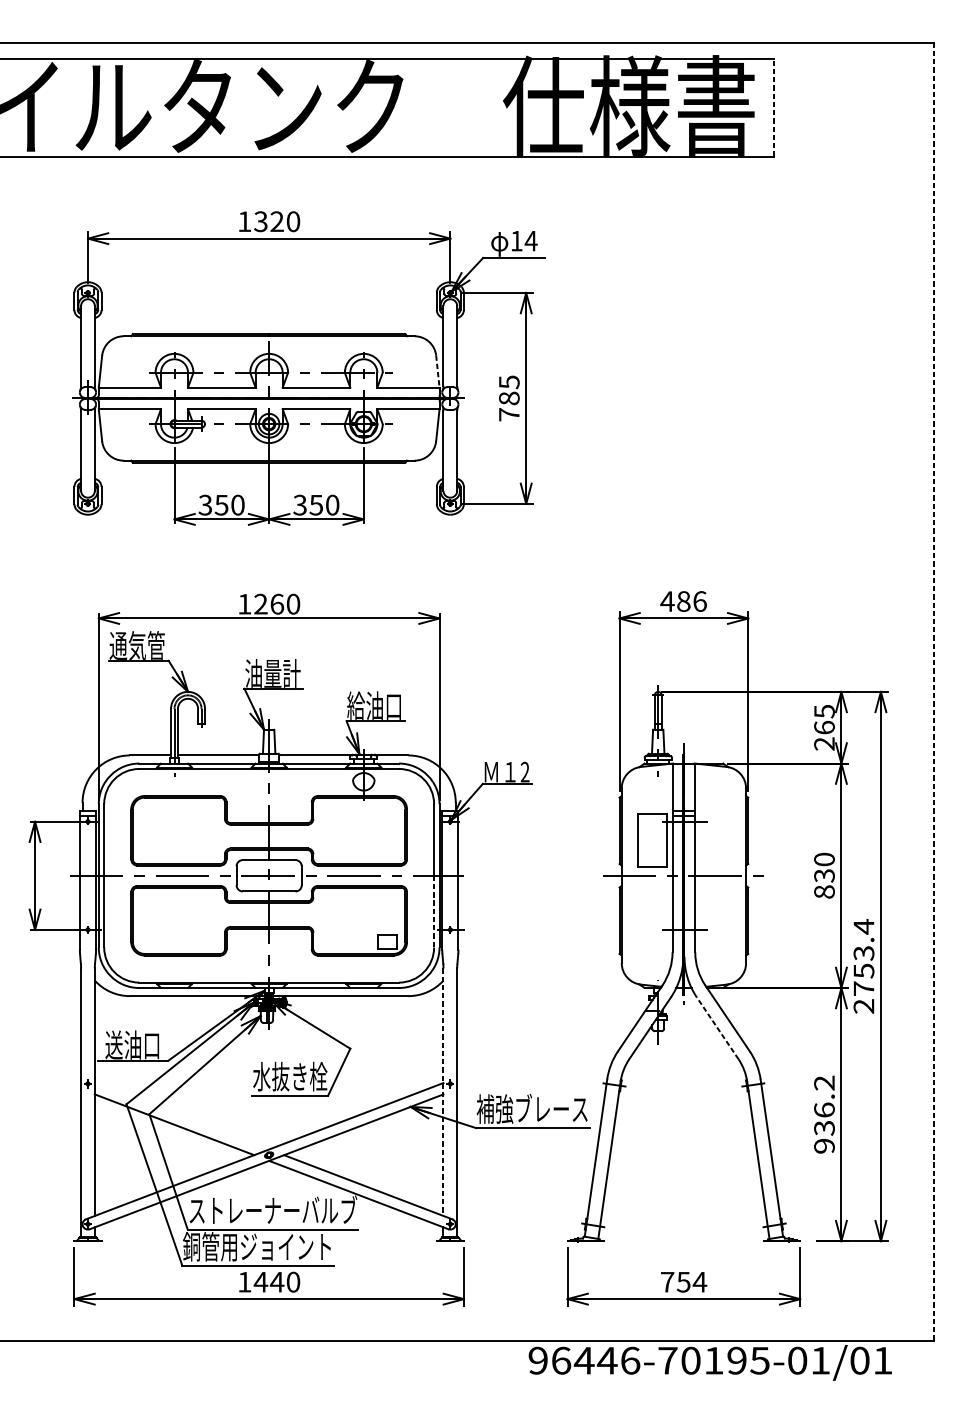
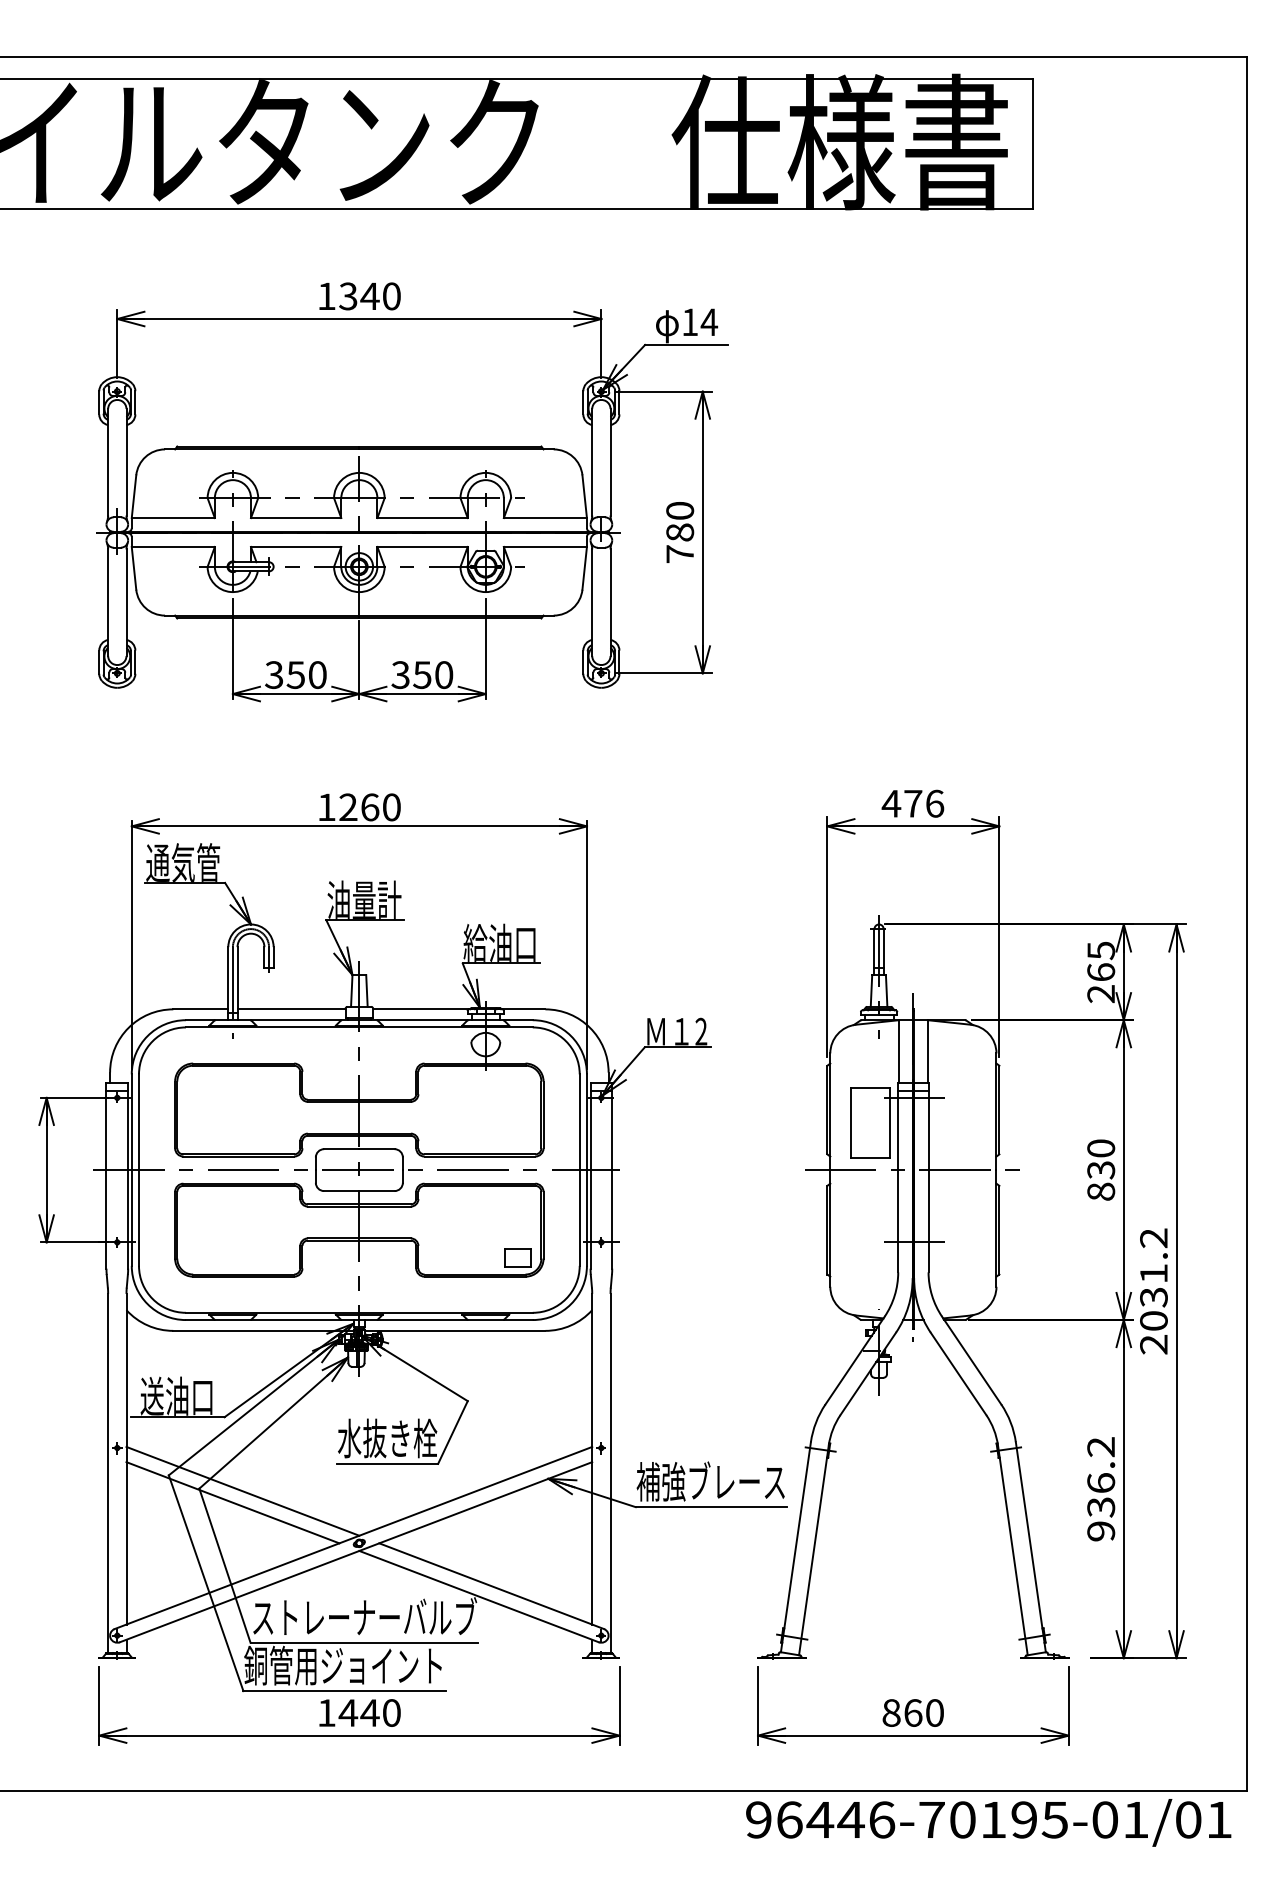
line: (773, 107) -> (1033, 143), dashed -> solid
text: (276, 221) -> (369, 295), 1320 -> 1340
line: (437, 372) -> (584, 497), dashed -> solid
text: (509, 382) -> (680, 511), 785 -> 780
text: (683, 601) -> (913, 803), 486 -> 476
line: (934, 691) -> (1247, 924), dashed -> solid
line: (433, 911) -> (579, 1217), dashed -> solid
text: (863, 956) -> (1153, 1278), 2753.4 -> 2031.2
line: (717, 1028) -> (958, 1374), dashed -> solid
line: (443, 1092) -> (592, 1459), dashed -> solid
line: (181, 1115) -> (242, 1490), added
text: (683, 1281) -> (913, 1712), 754 -> 860
text: (710, 1362) -> (988, 1822), moved

